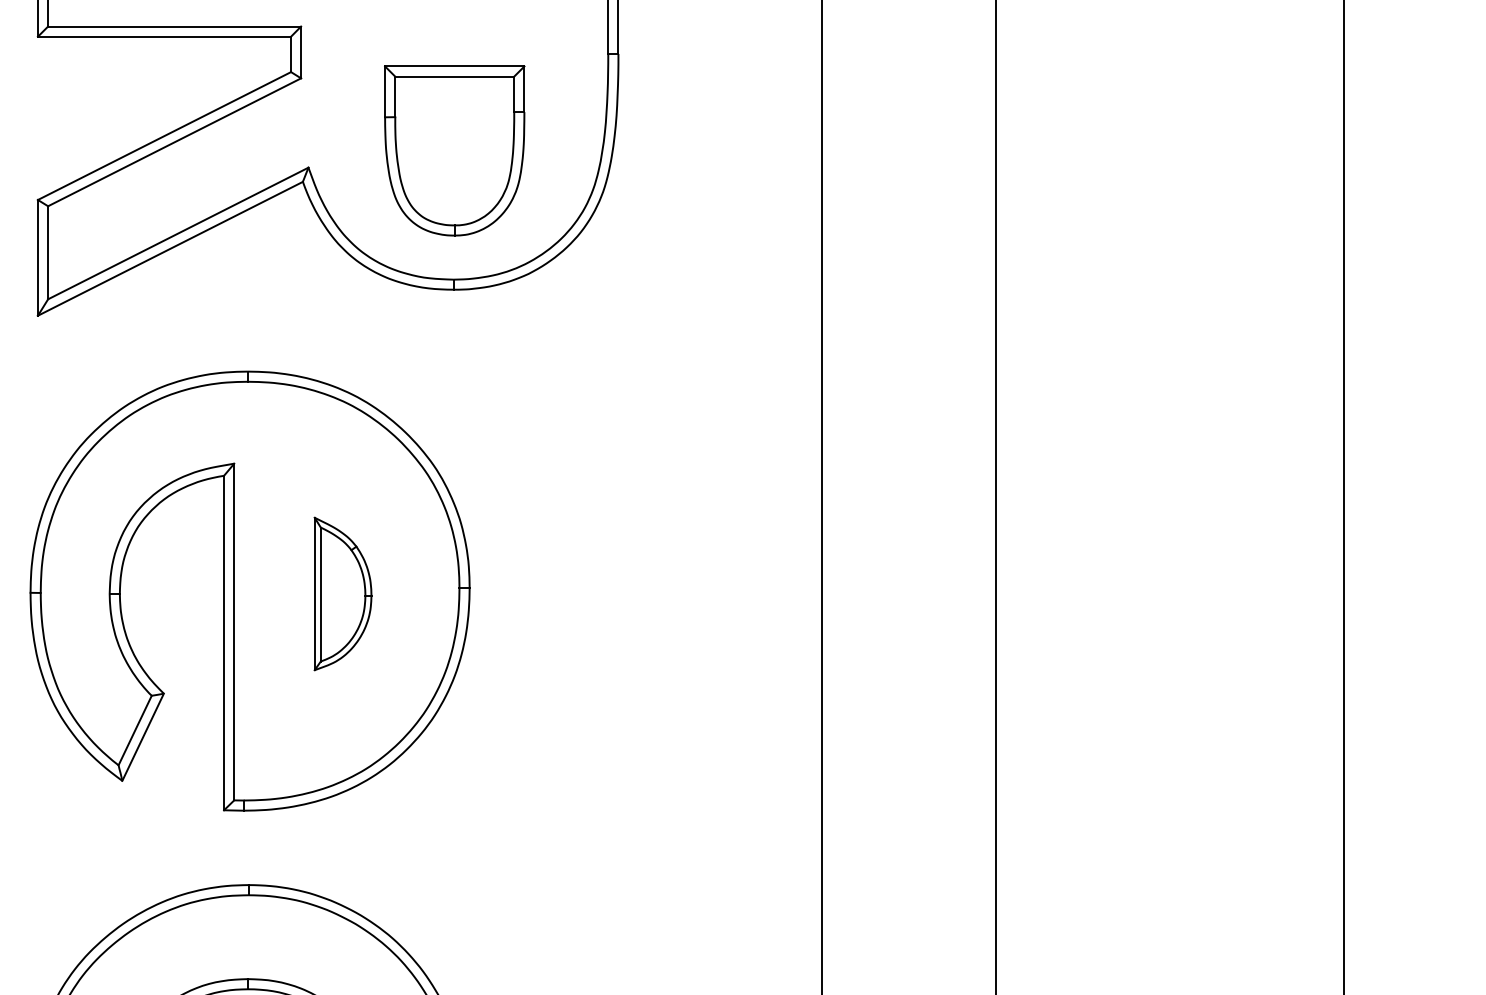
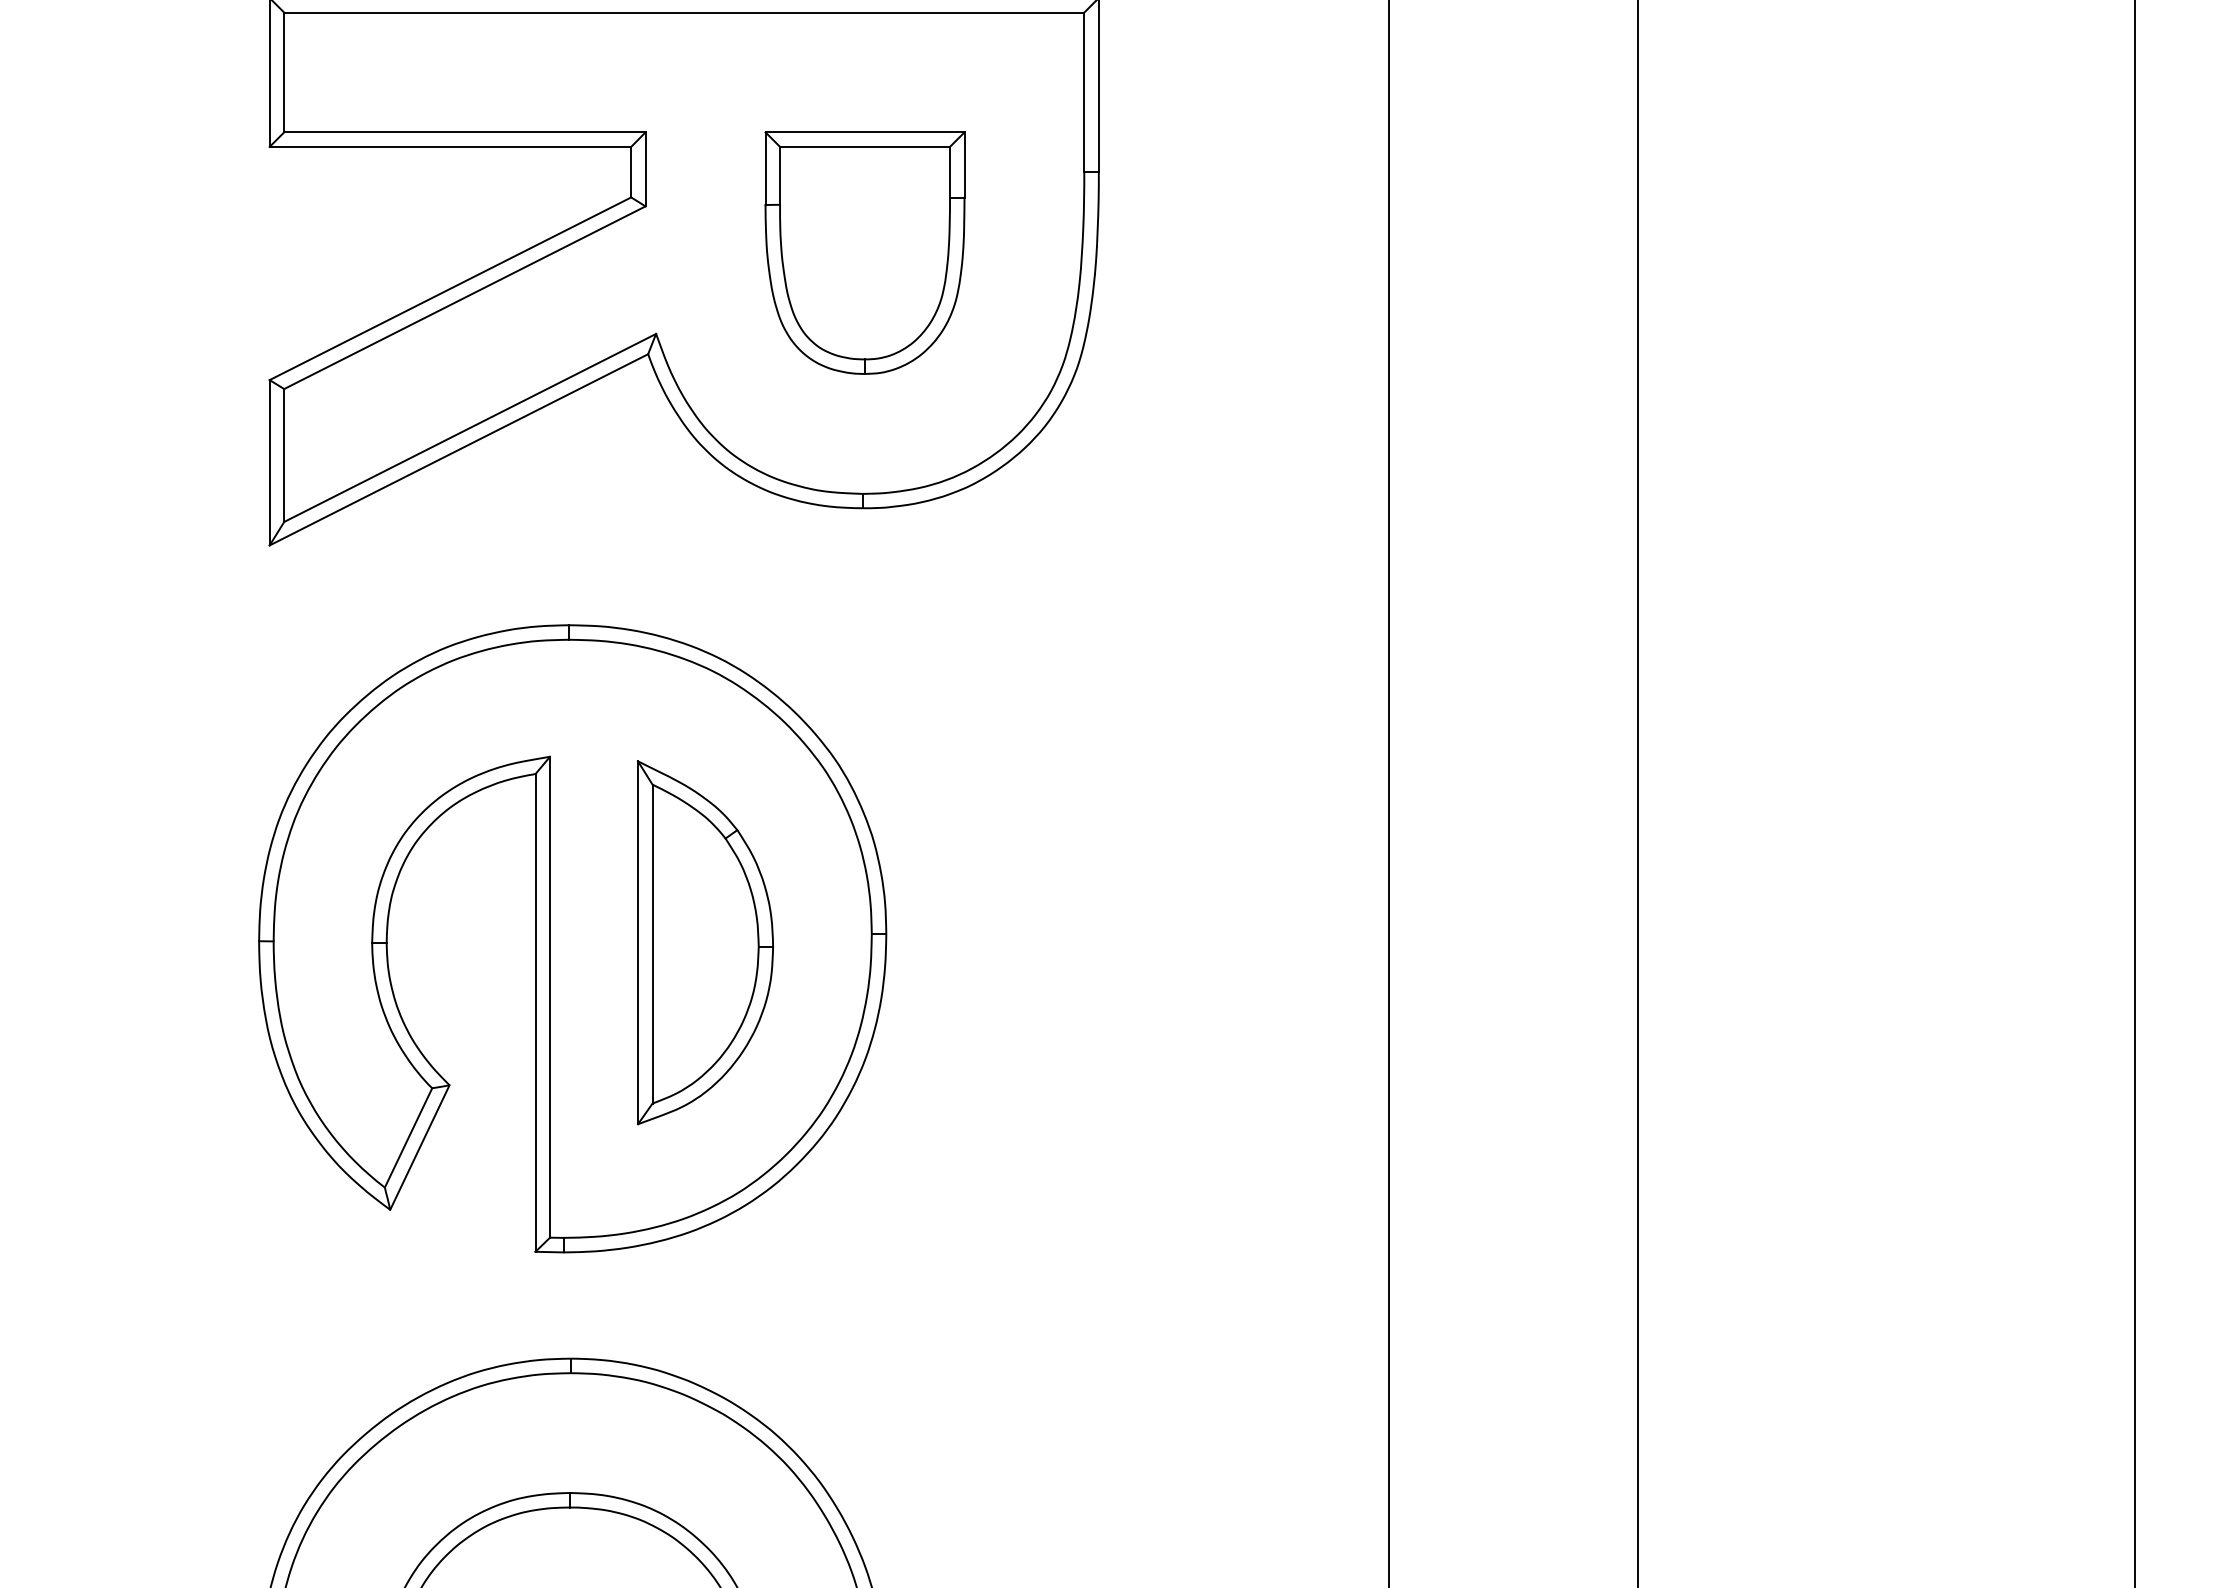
part: (454, 150) -> (864, 252), moved
part: (343, 593) -> (705, 942), size x1.67

